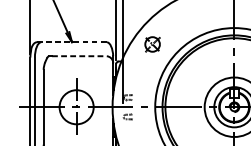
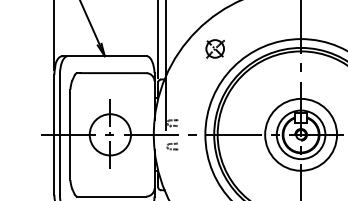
line: (72, 42) -> (105, 56), dashed -> solid
part: (152, 44) -> (214, 48), moved
line: (80, 56) -> (114, 73), dashed -> solid

